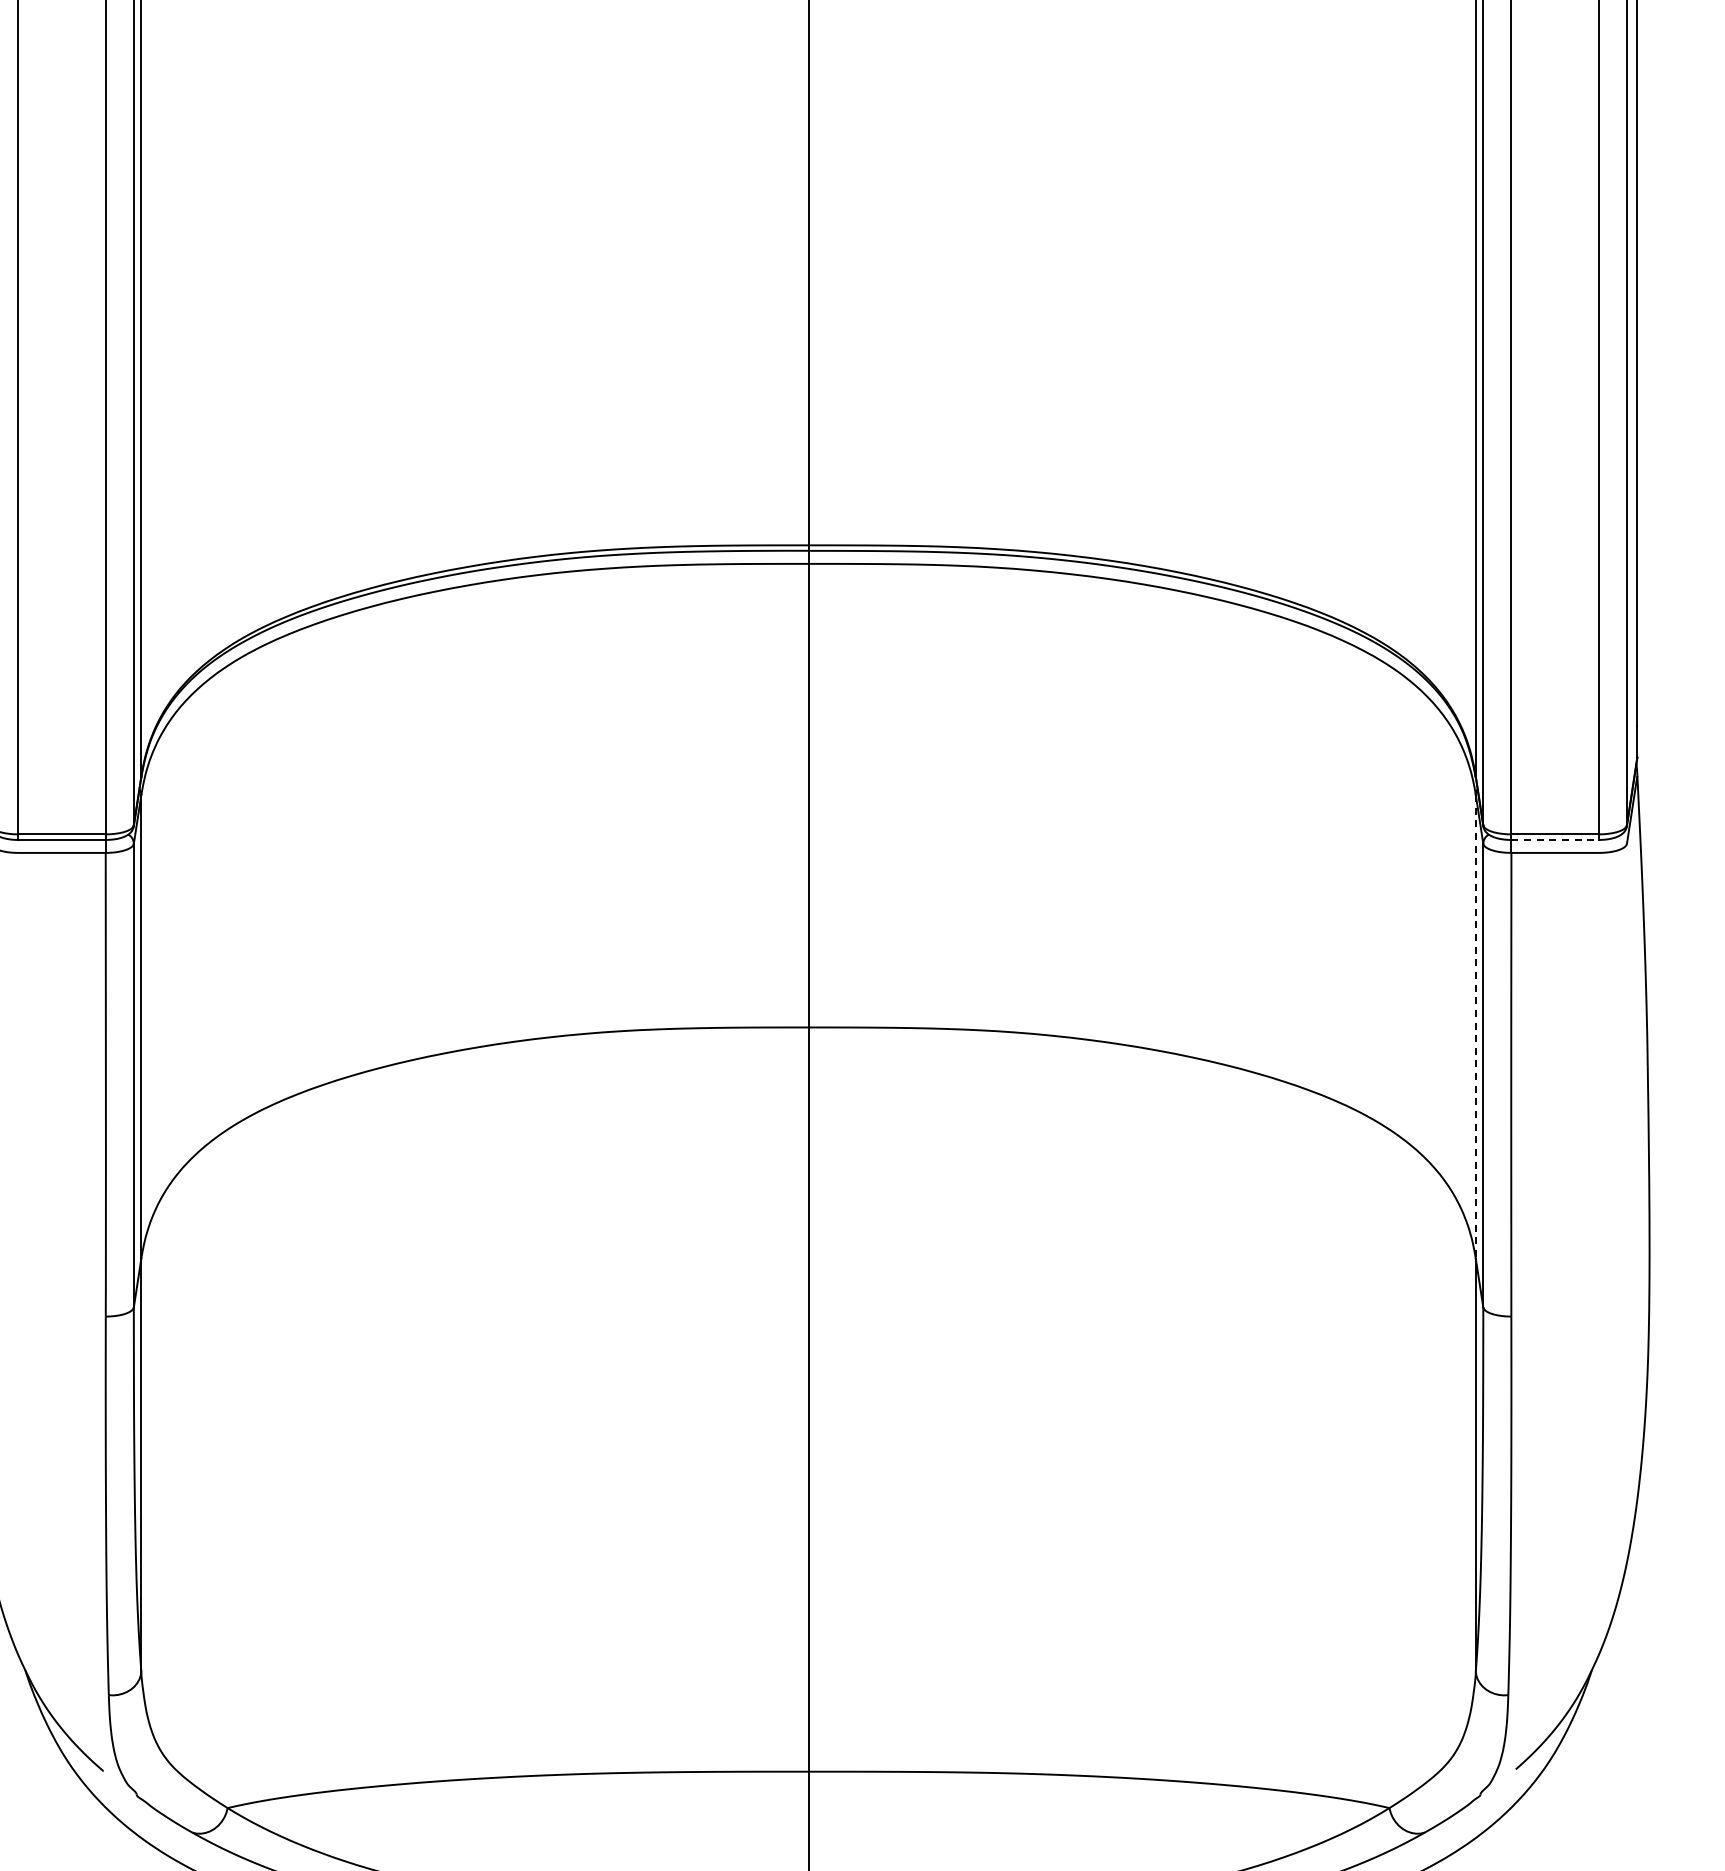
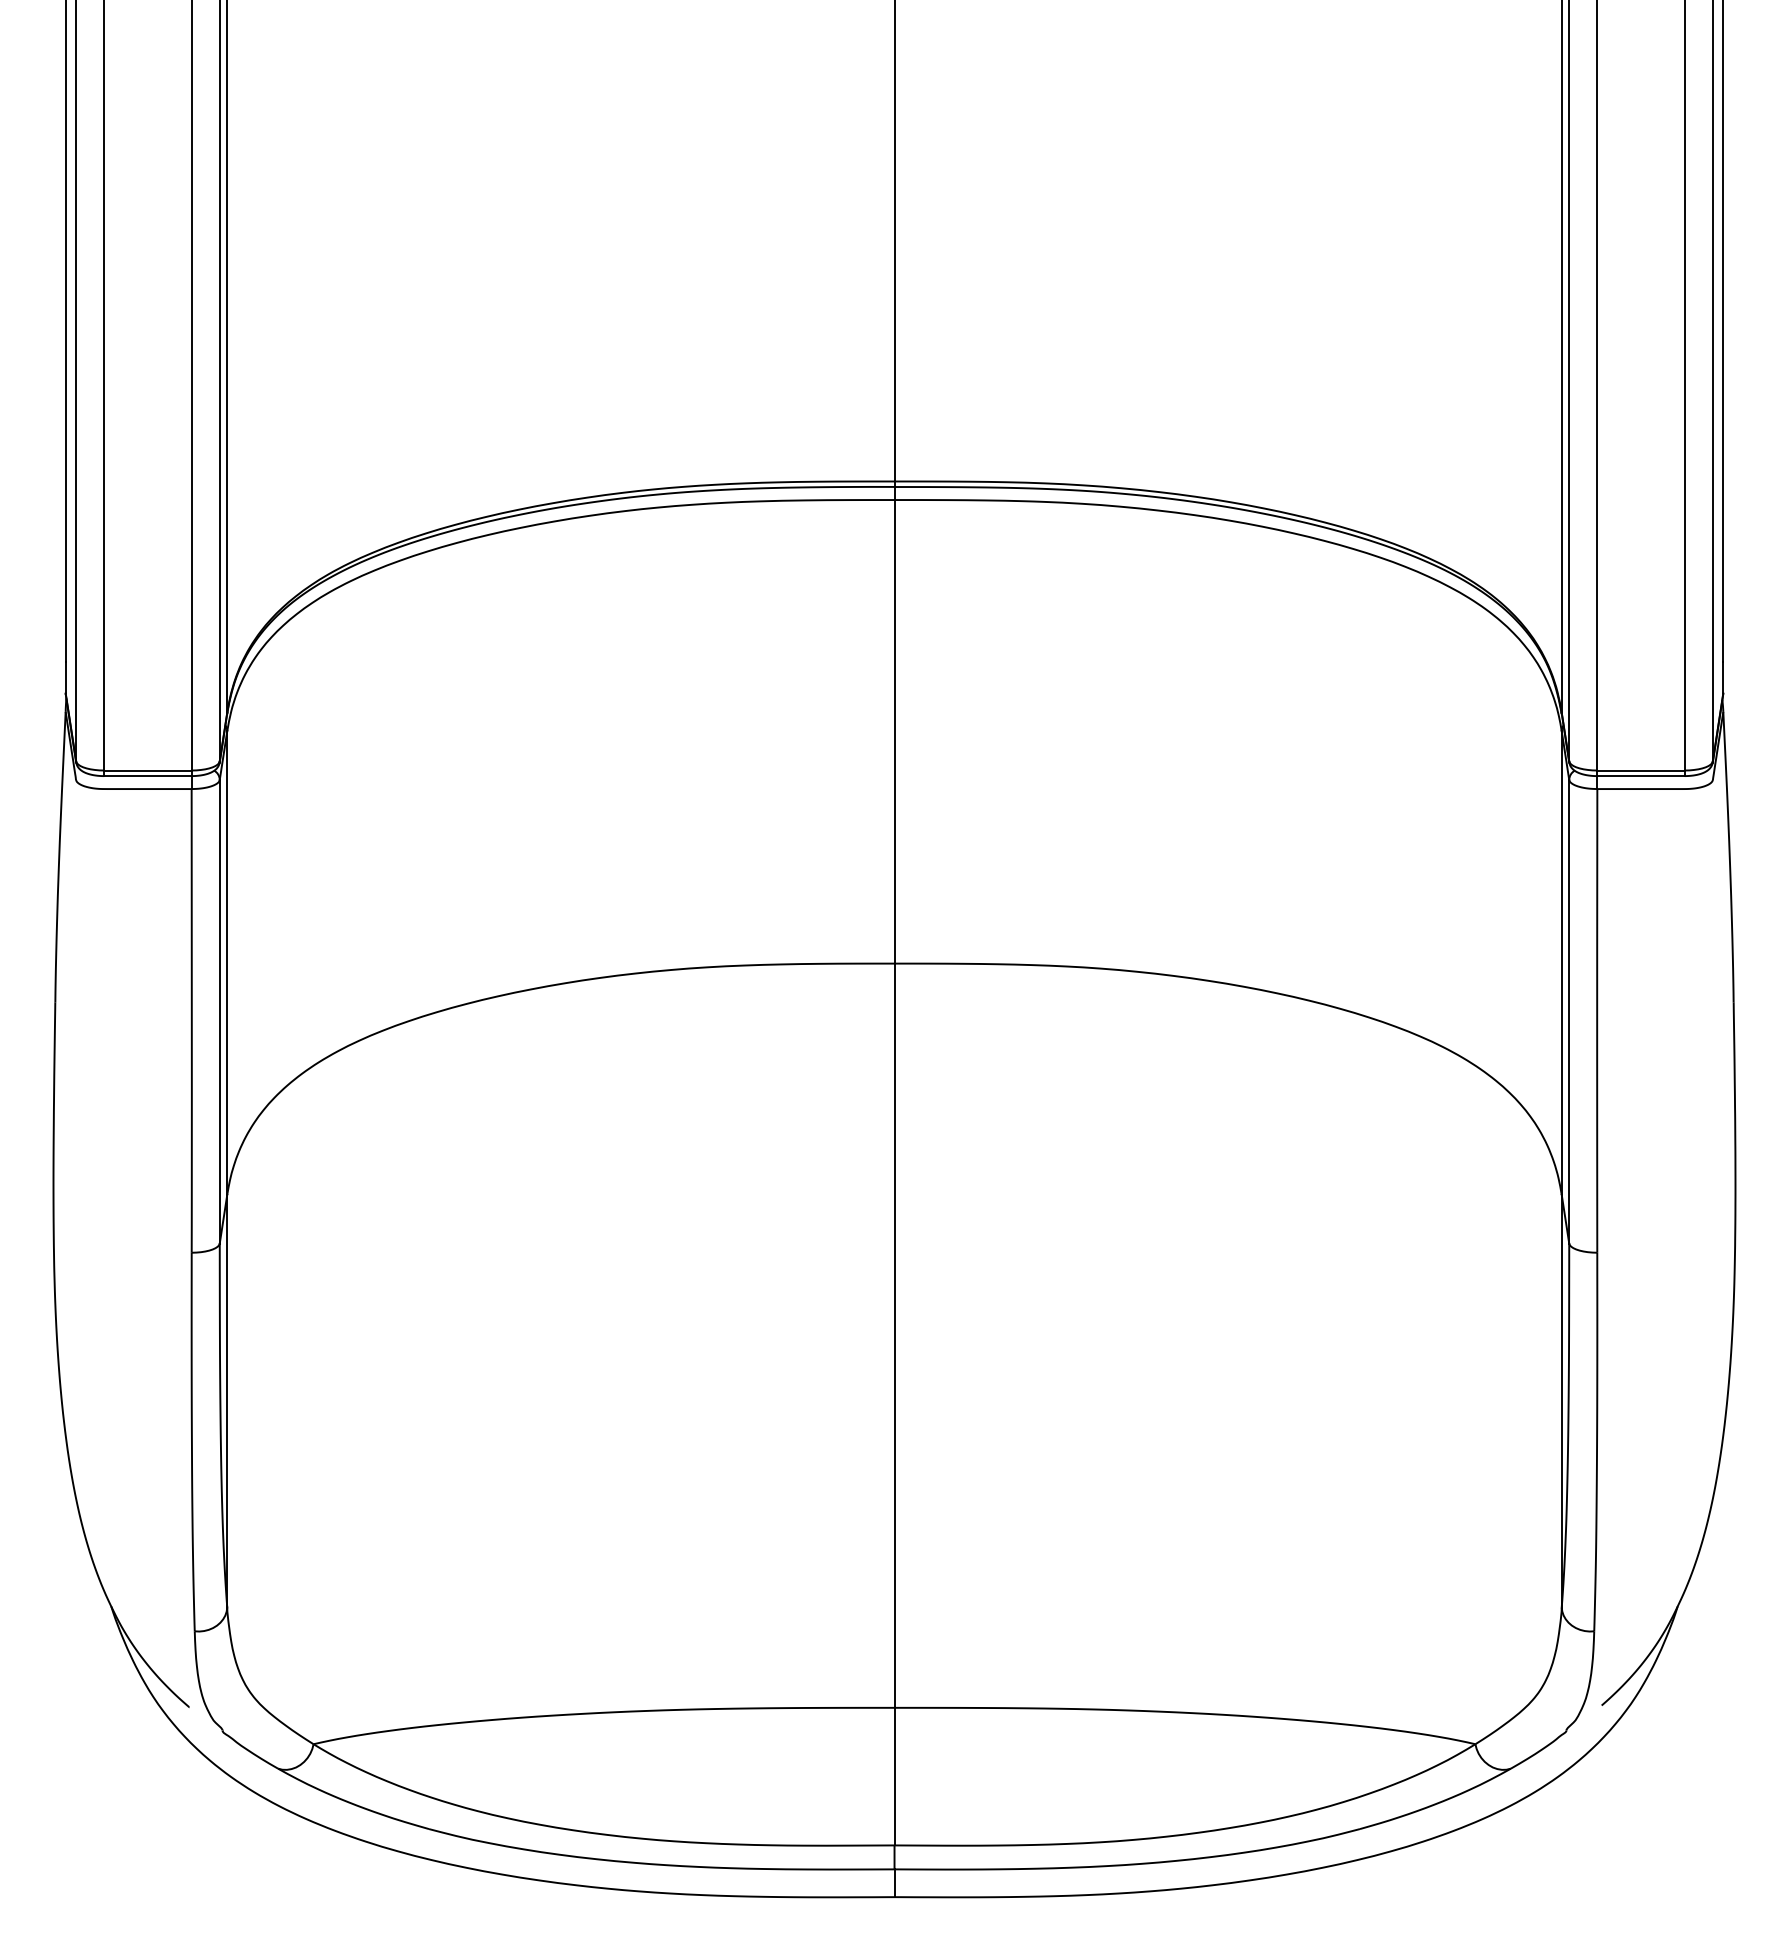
line: (1555, 840) -> (1641, 776), dashed -> solid
line: (1475, 1027) -> (1561, 963), dashed -> solid

